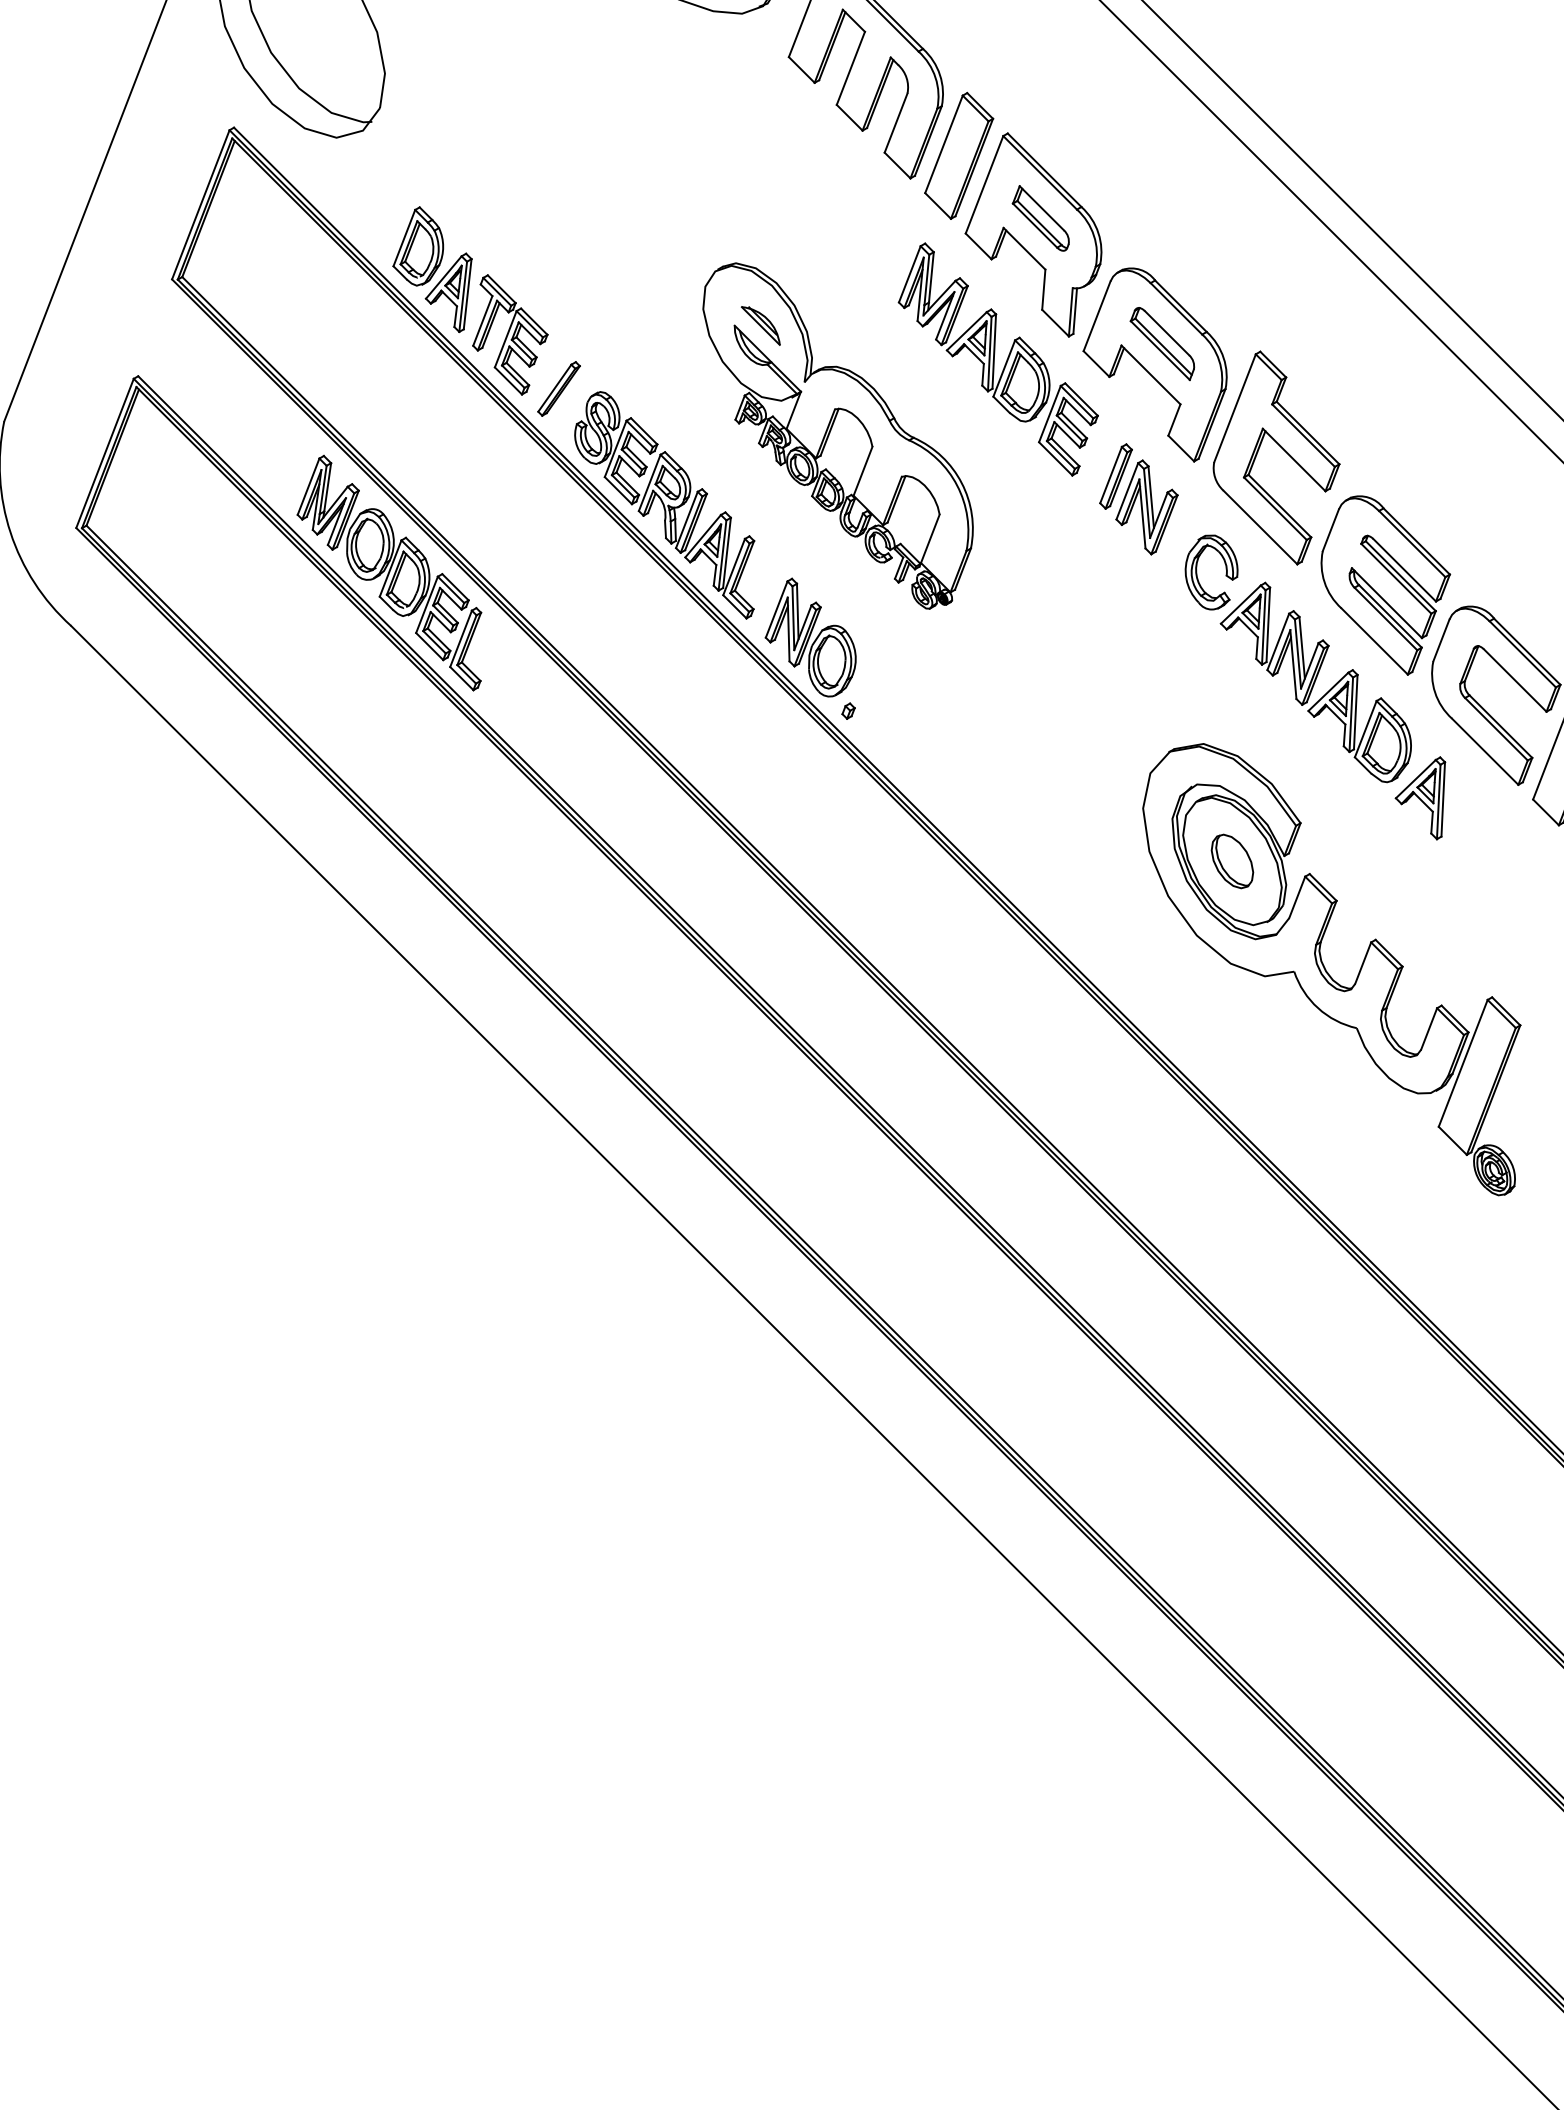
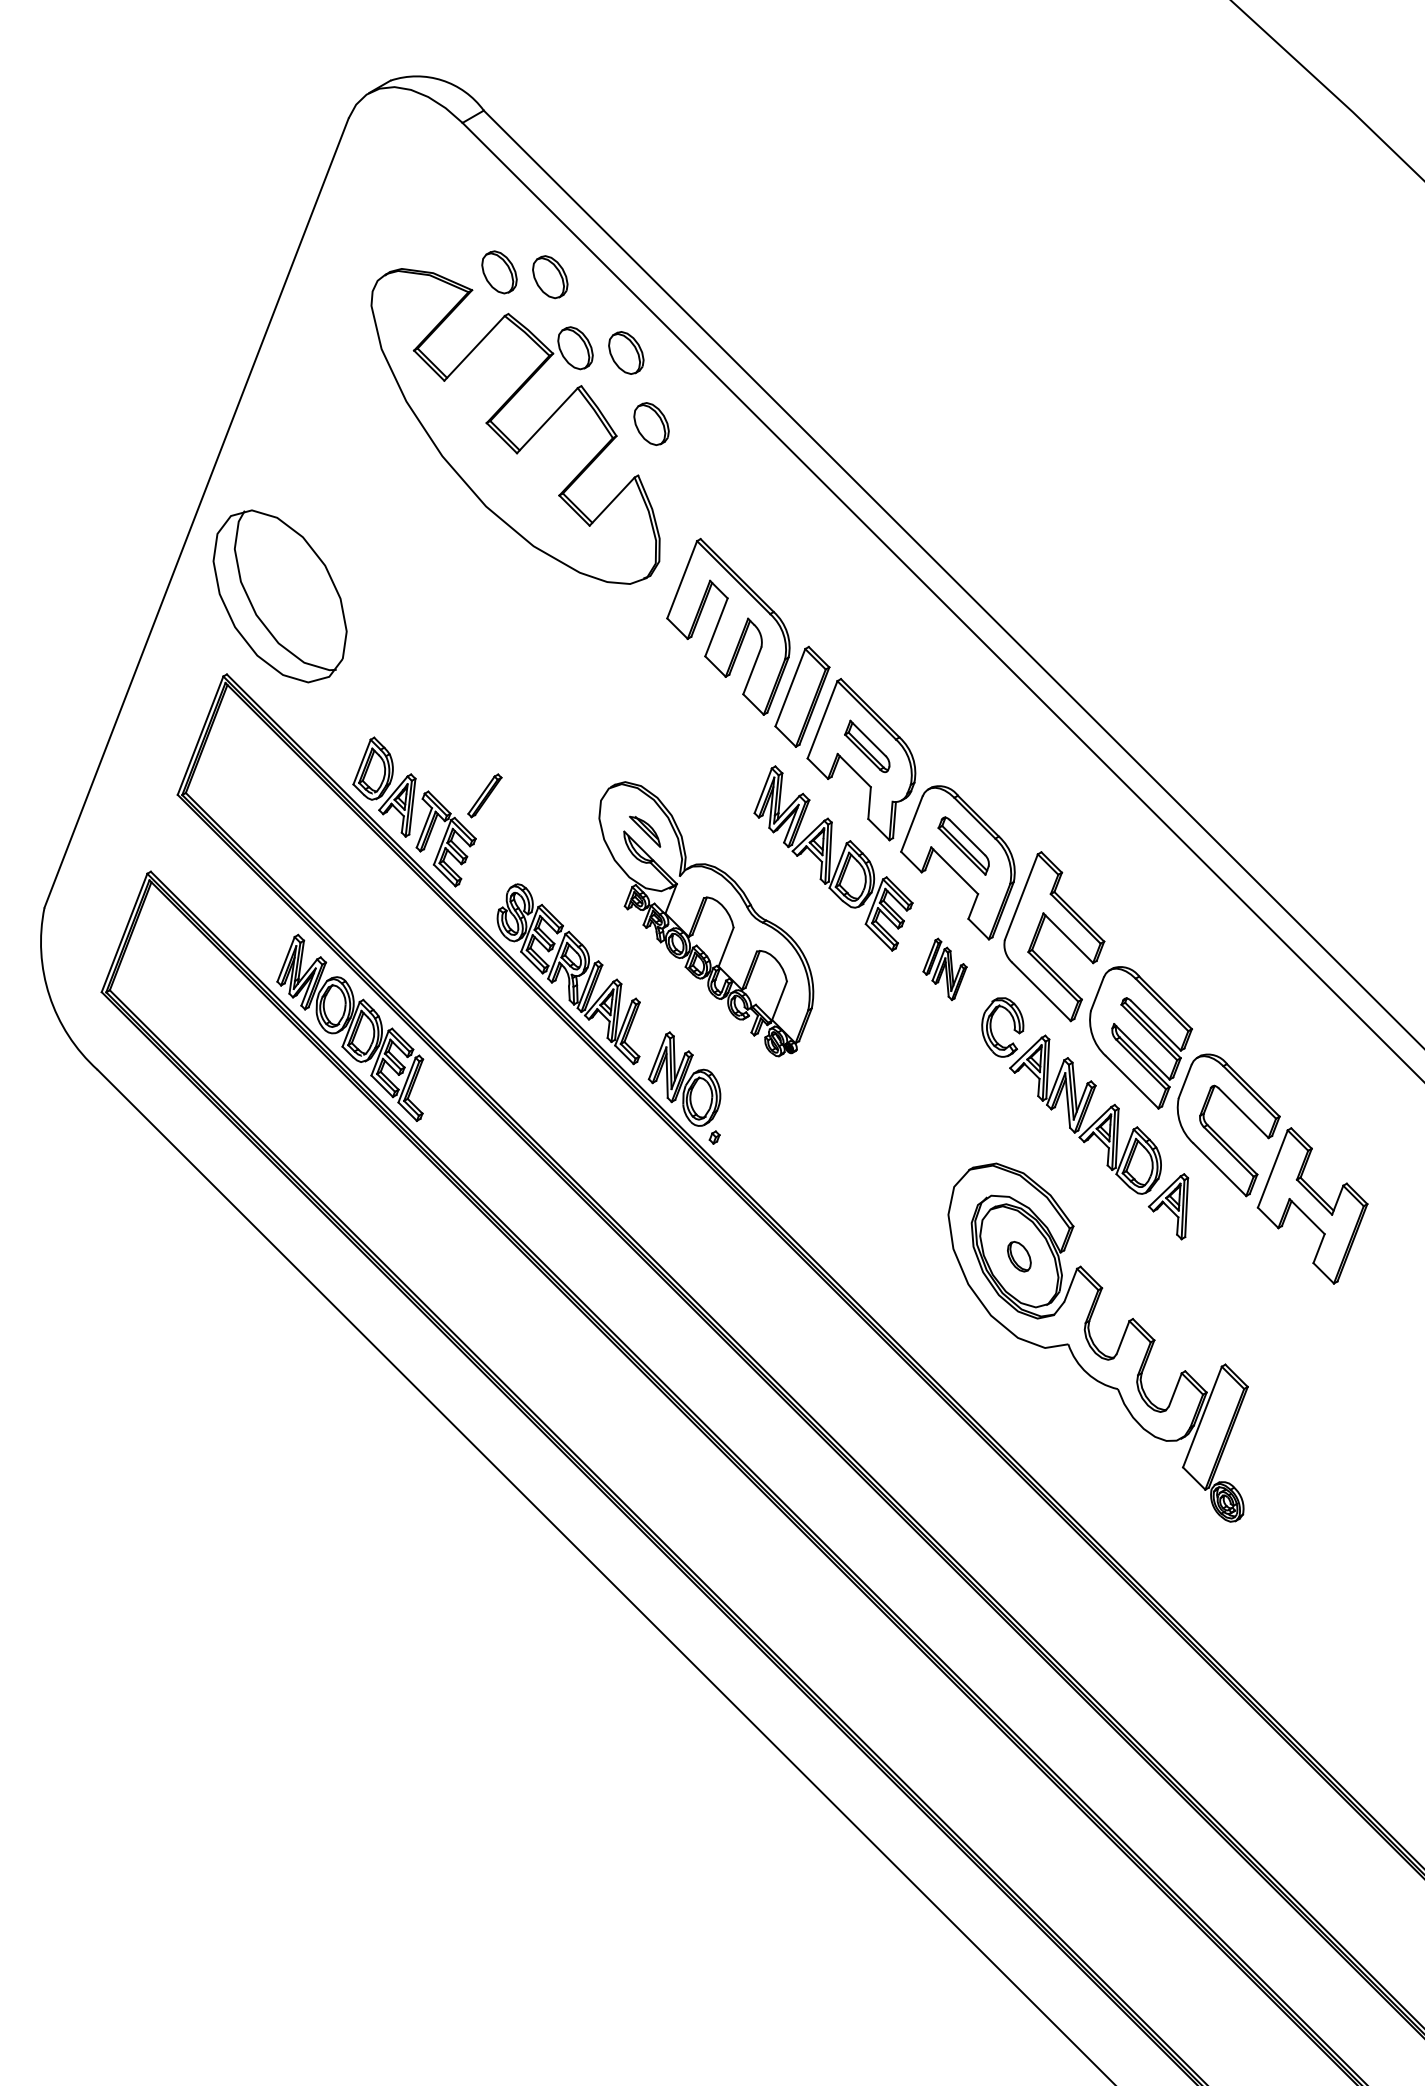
part: (558, 388) -> (484, 795), moved
part: (1138, 499) -> (944, 969), size x0.7
part: (1232, 861) -> (1019, 1256), size x0.7

